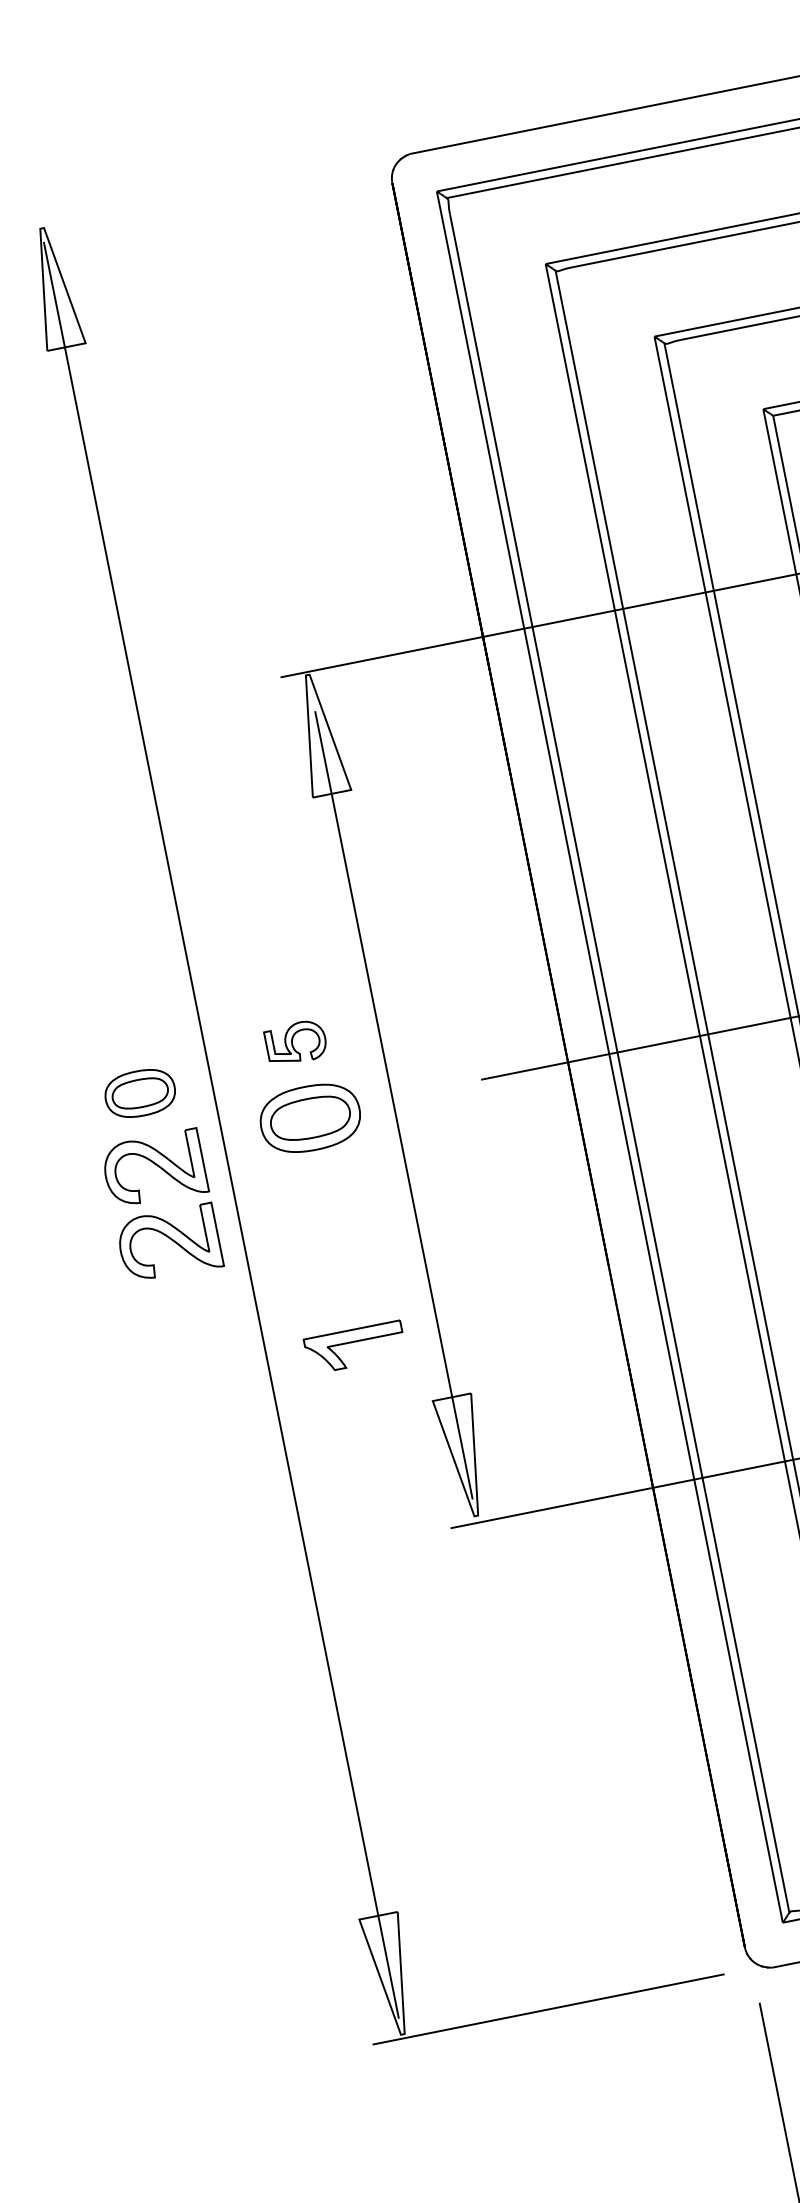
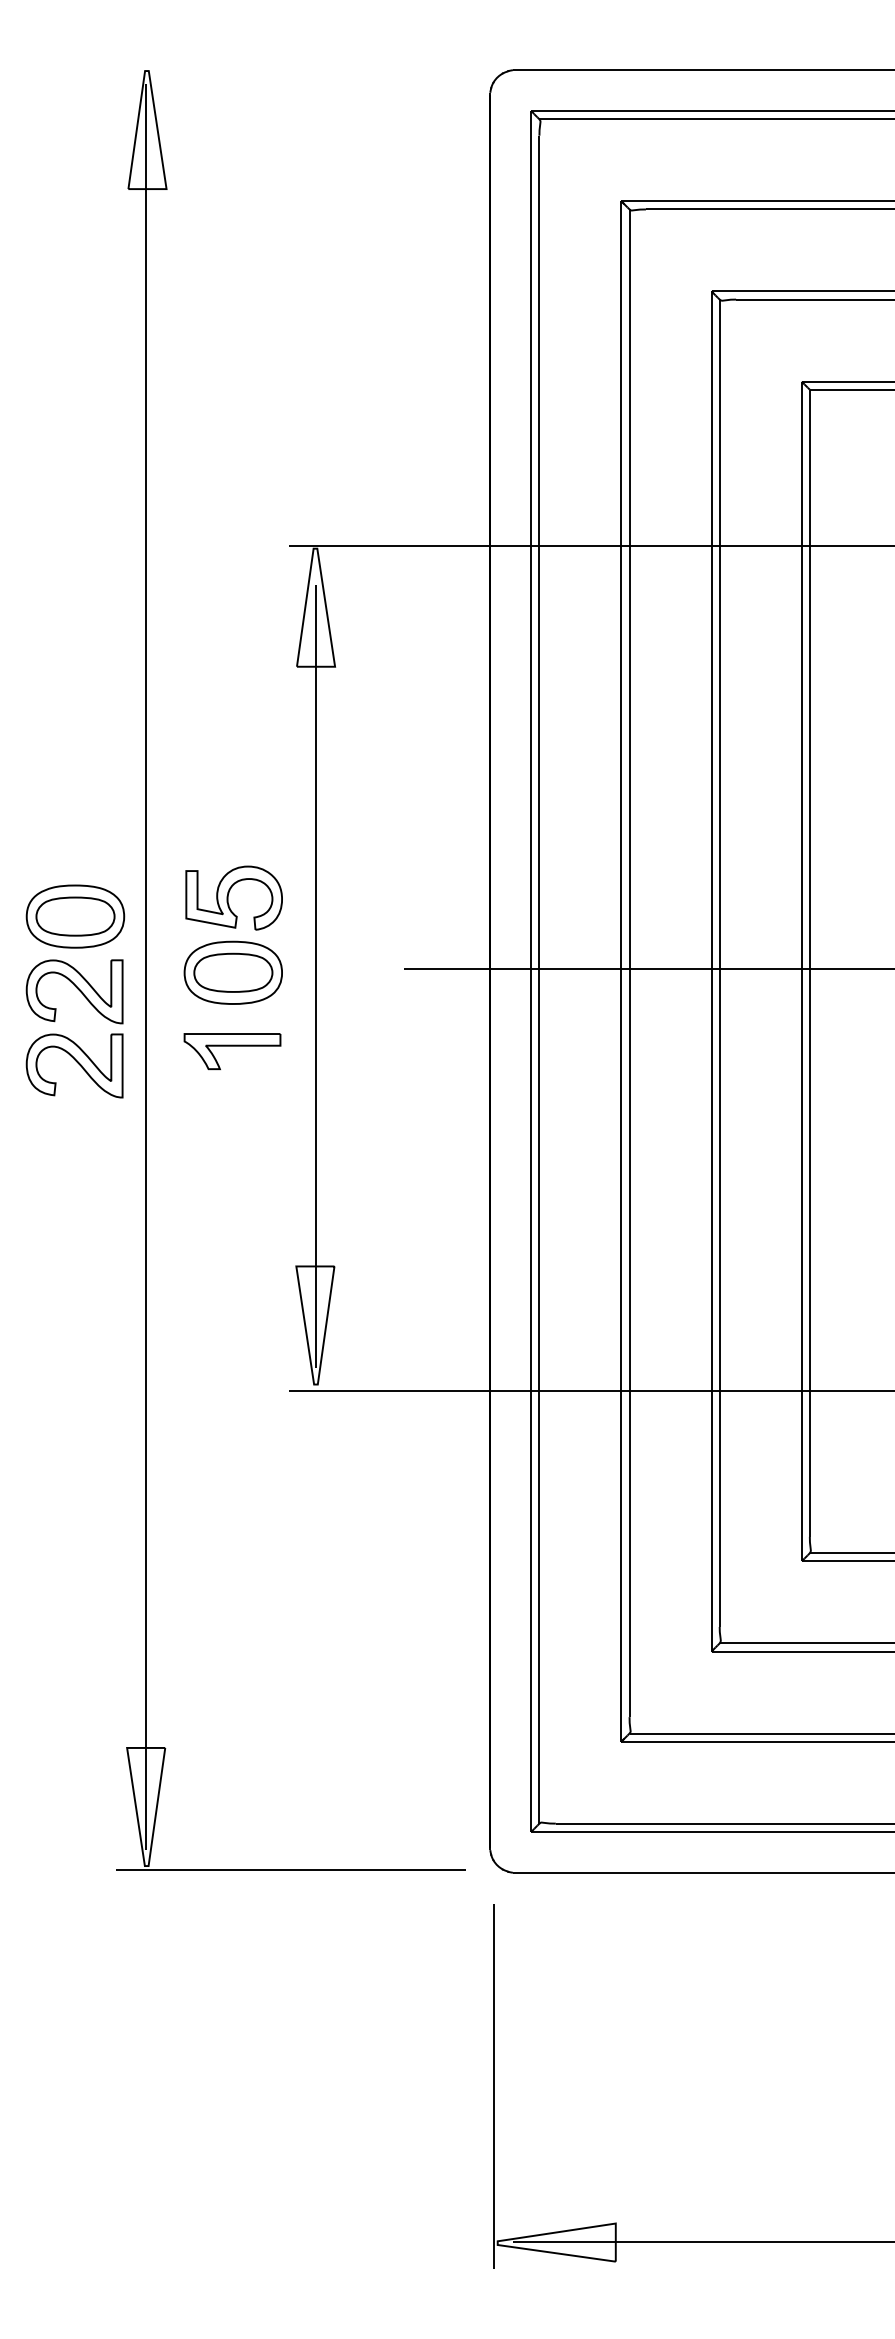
part: (295, 1042) -> (233, 897), size x1.67
part: (140, 1093) -> (75, 916), size x1.43
part: (355, 1347) -> (232, 1051), moved

